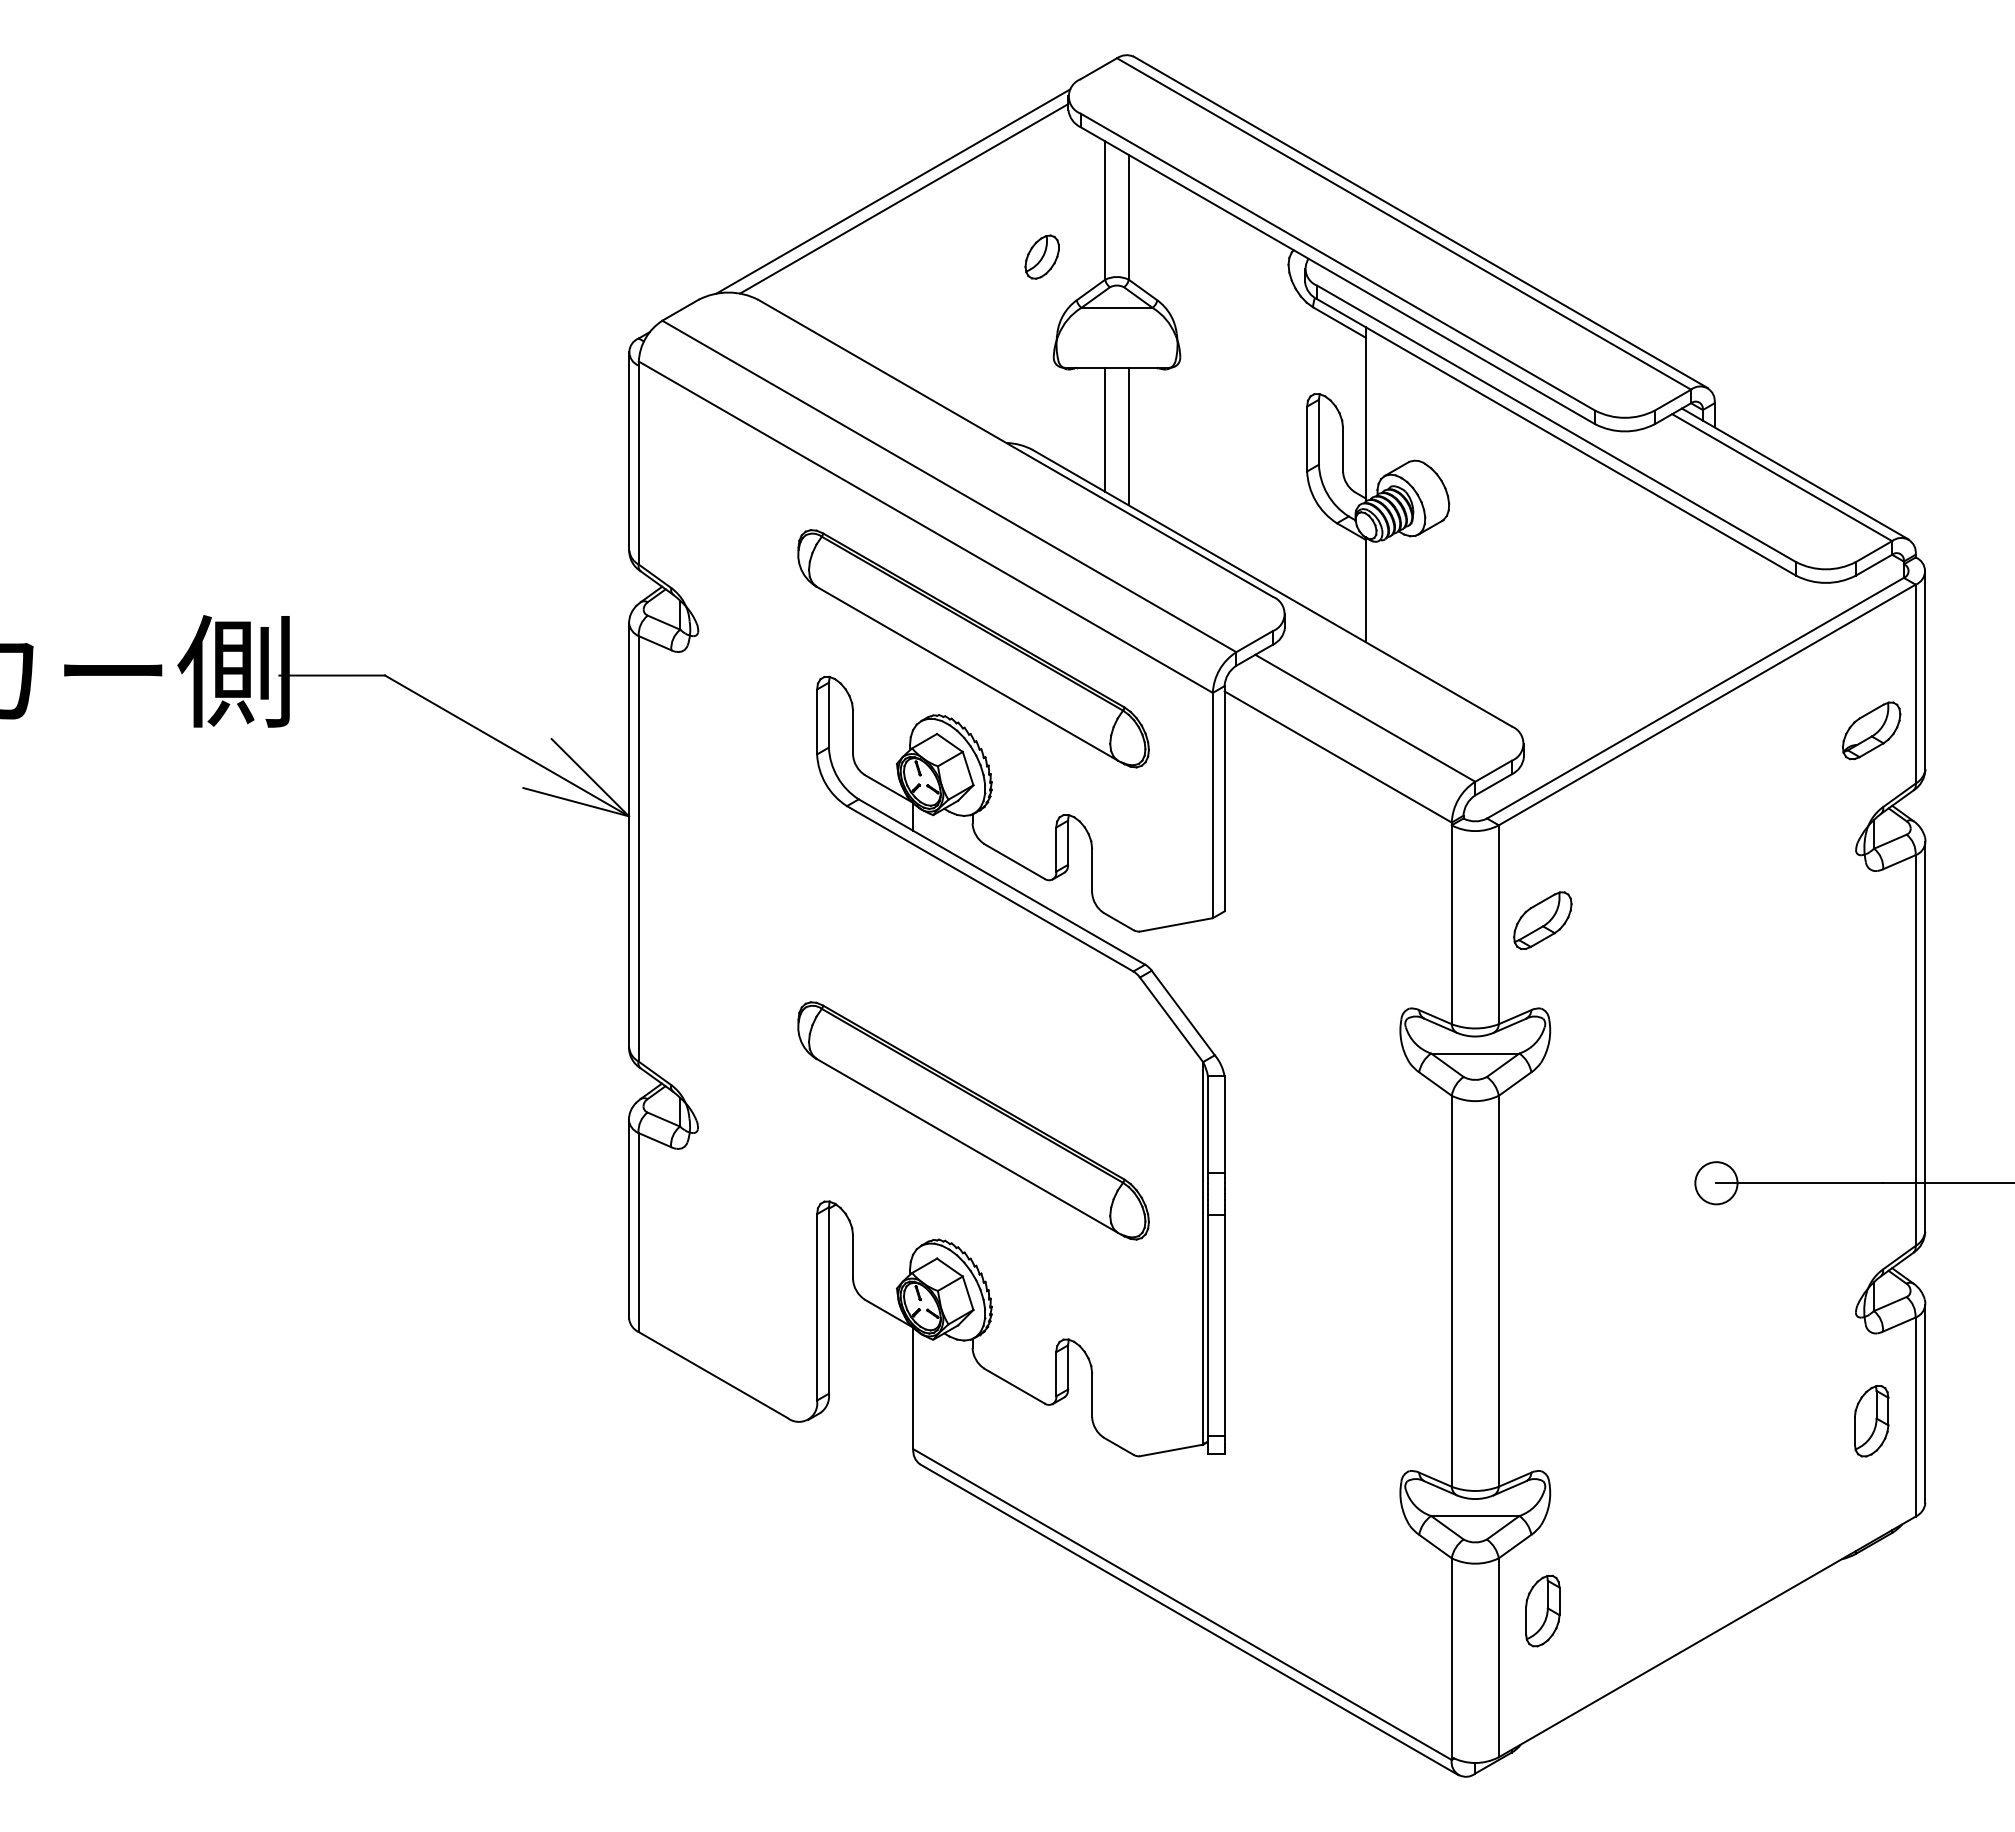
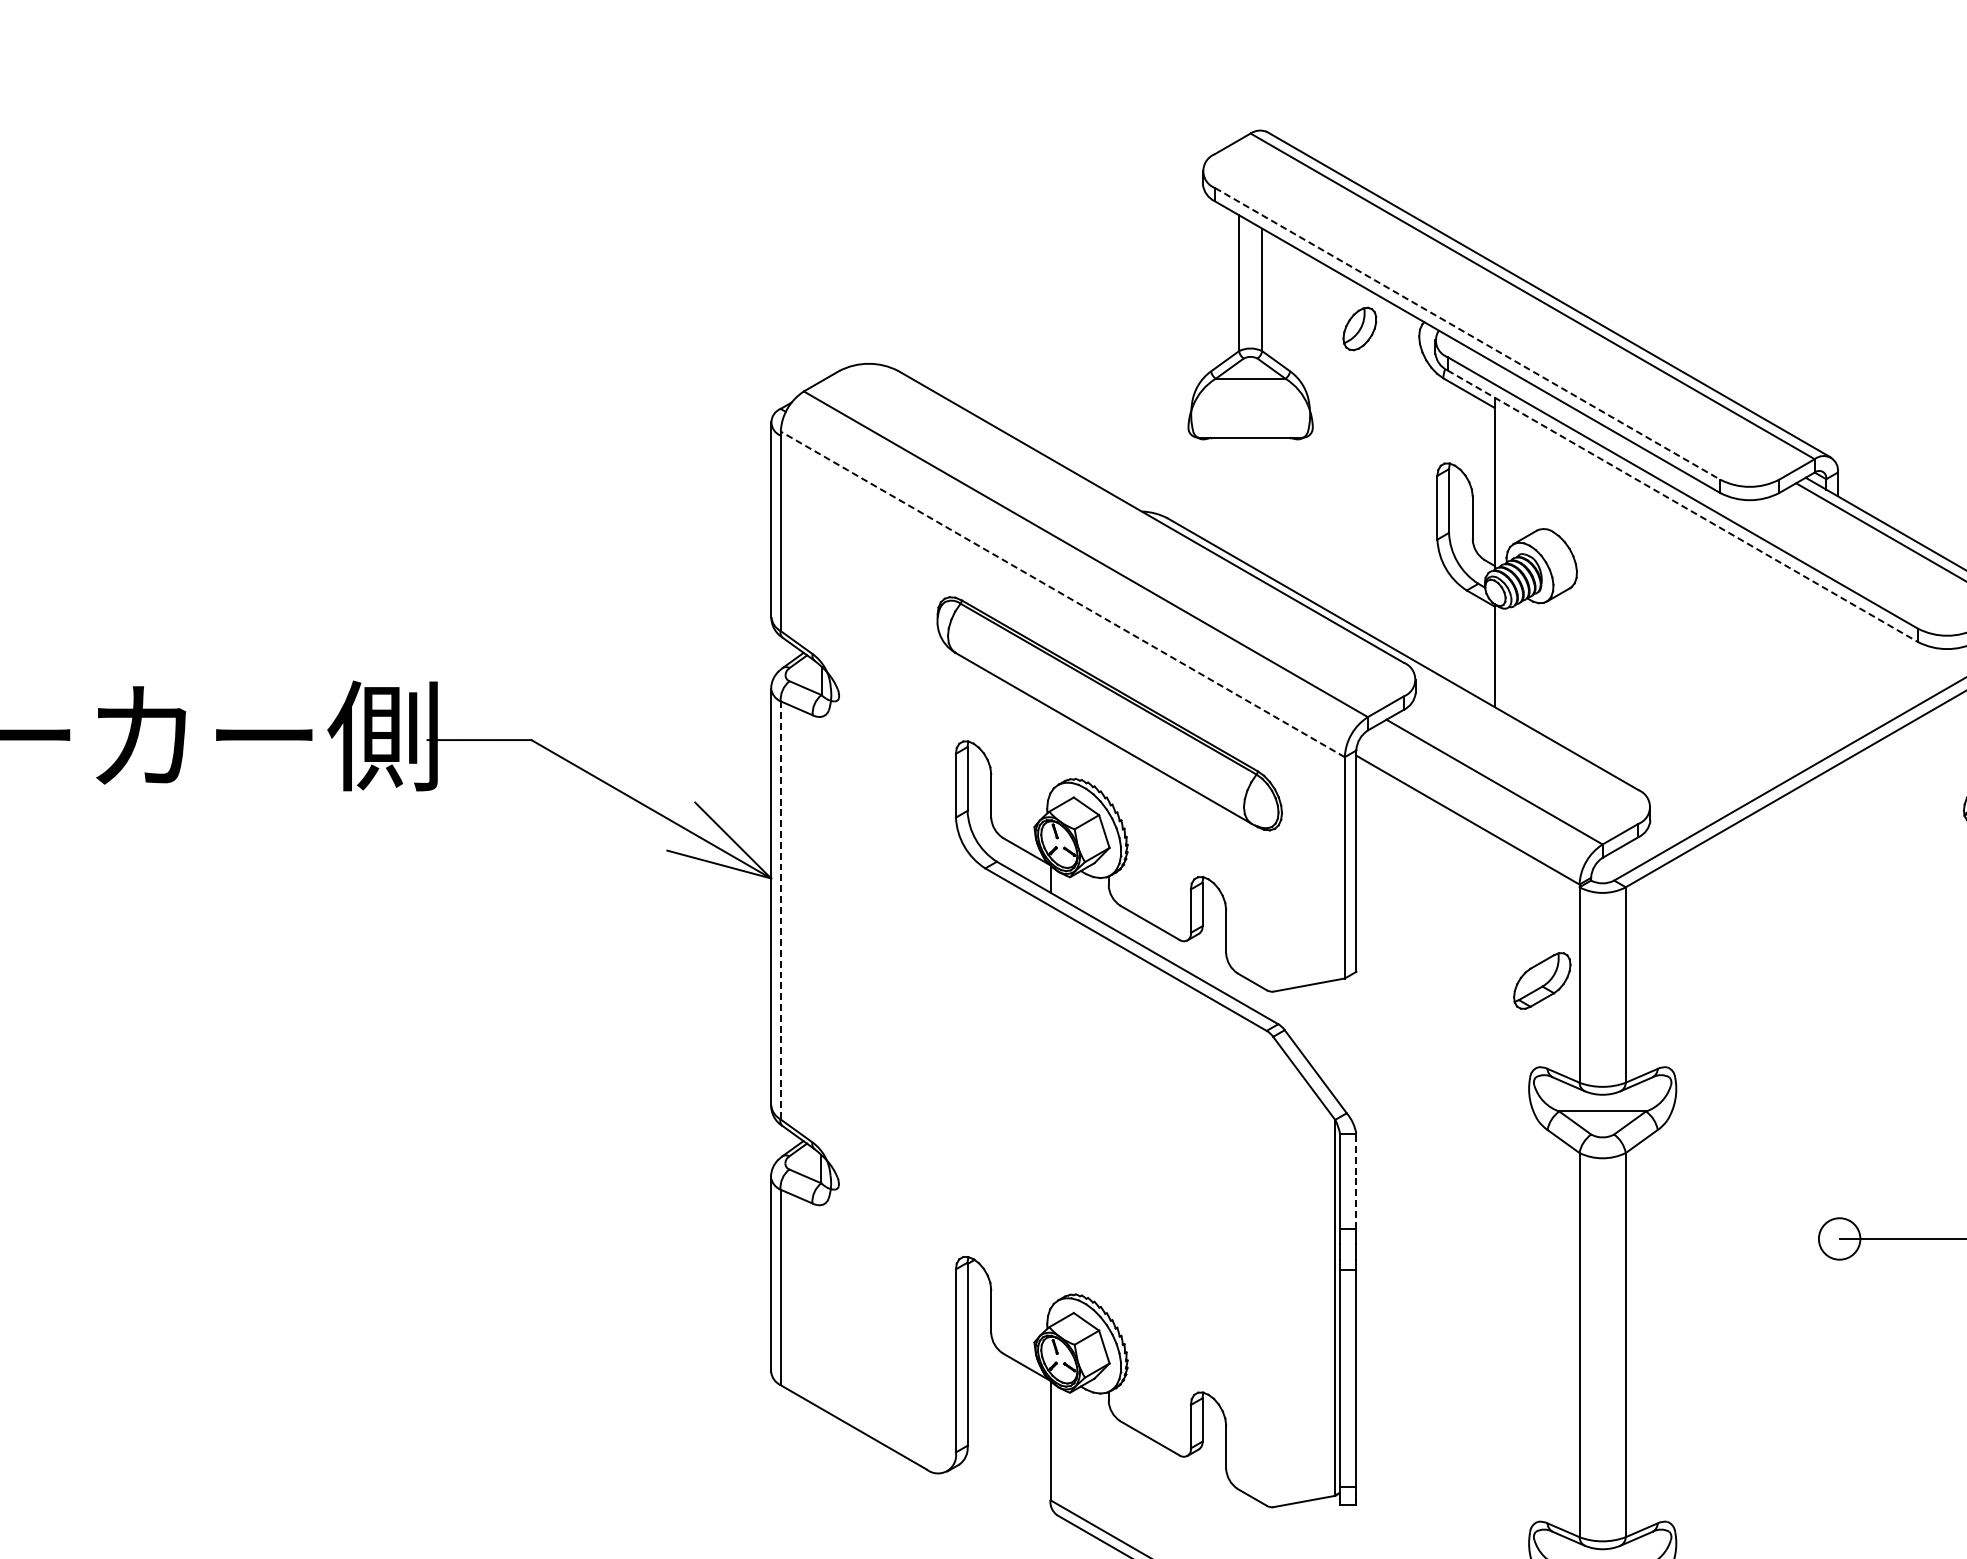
line: (893, 191) -> (1031, 264), removed
line: (904, 198) -> (1041, 271), removed
part: (1041, 256) -> (1359, 328), moved
line: (1337, 262) -> (1467, 334), solid -> dashed
line: (1105, 429) -> (1239, 498), removed
line: (1128, 436) -> (1261, 505), removed
line: (1557, 437) -> (1683, 506), solid -> dashed
line: (925, 526) -> (1062, 593), solid -> dashed
line: (638, 848) -> (780, 910), solid -> dashed
part: (1542, 920) -> (1541, 980), moved
part: (973, 1120) -> (1109, 1177), removed
line: (1224, 1123) -> (1356, 1180), solid -> dashed

